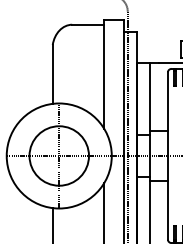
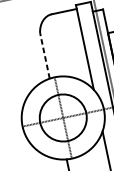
line: (52, 73) -> (44, 55), solid -> dashed

